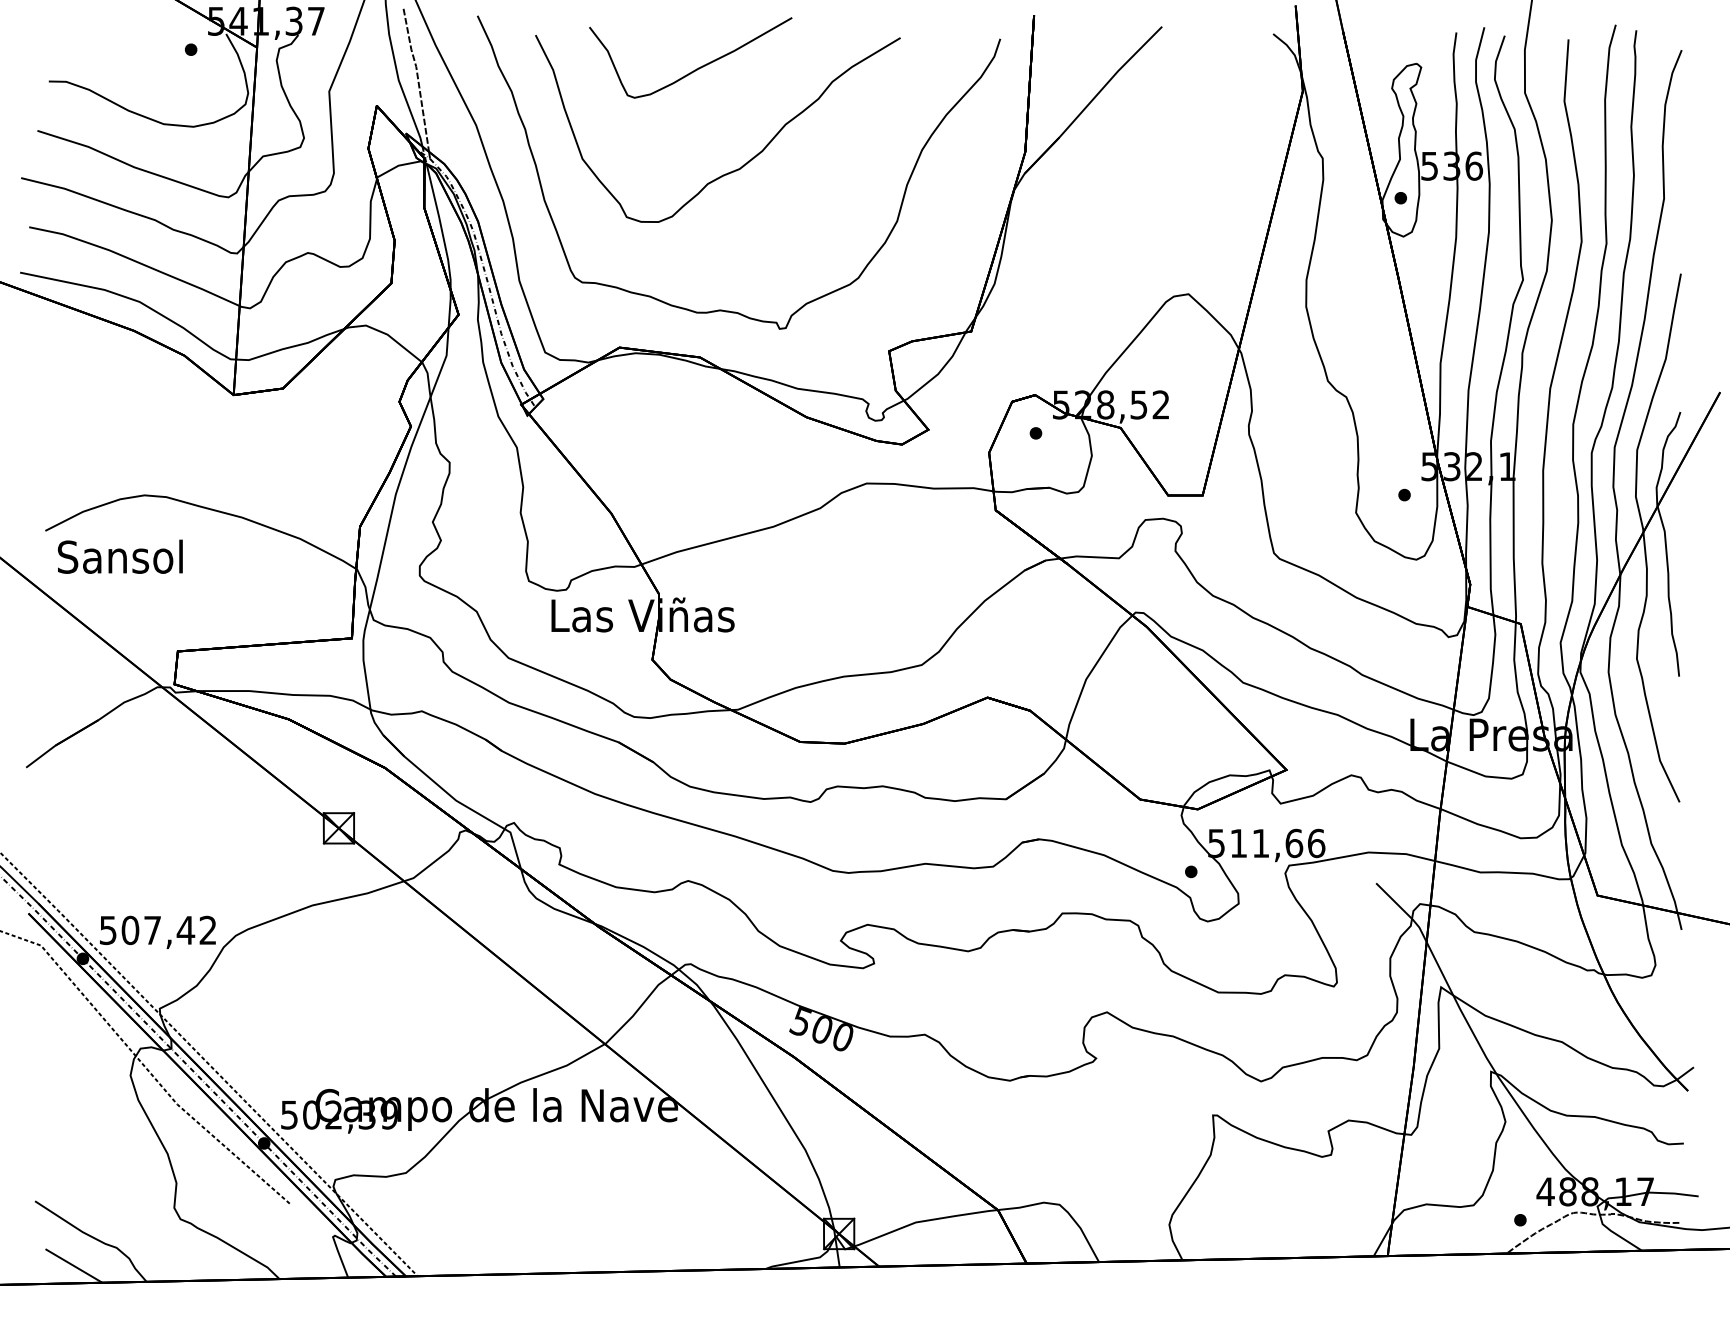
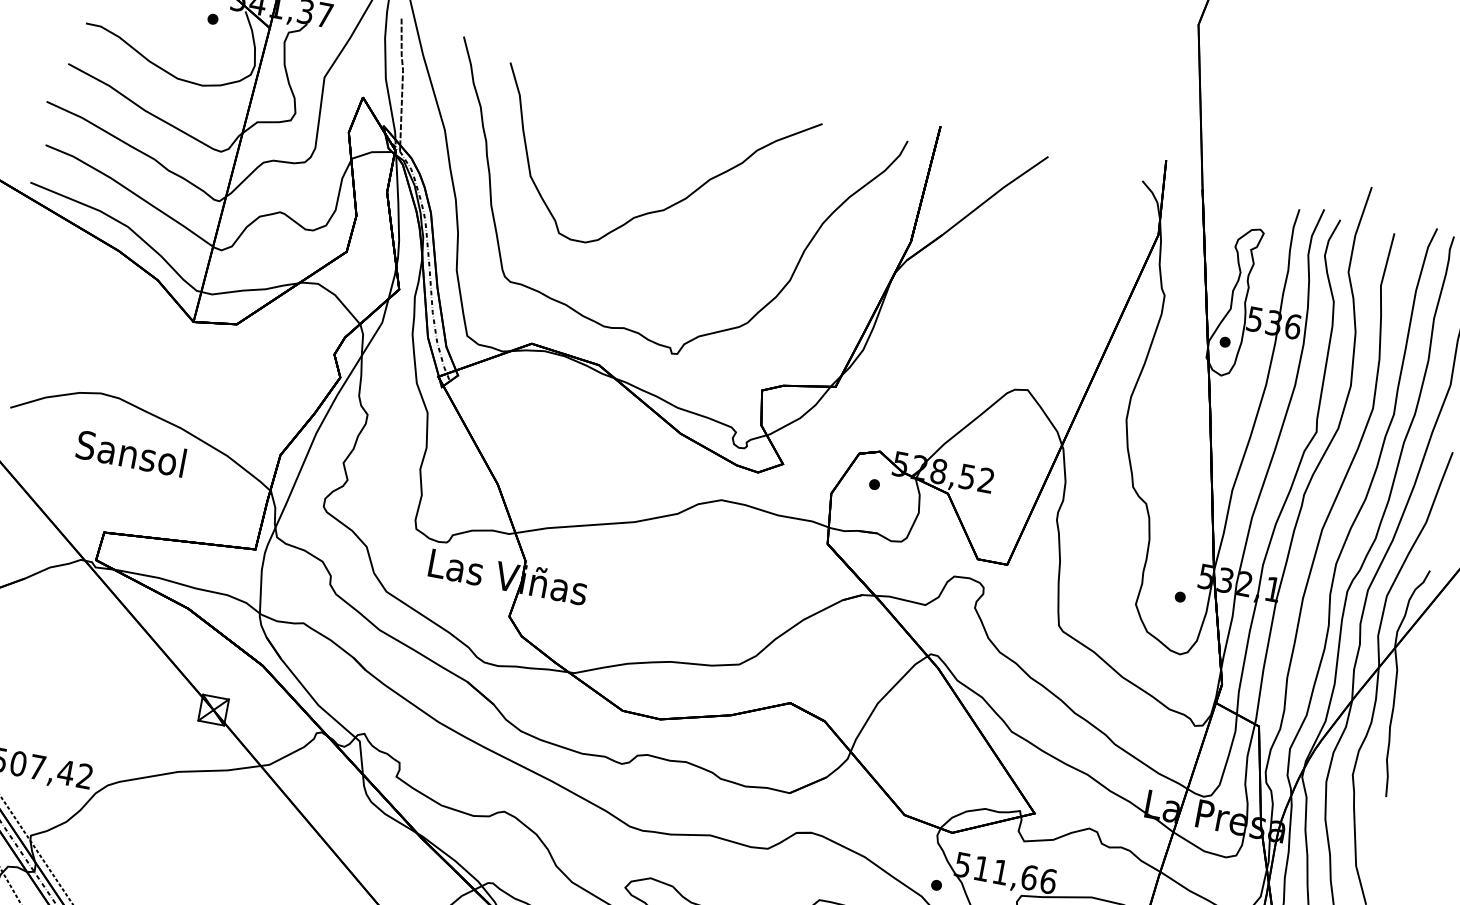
curve: (696, 68) -> (642, 117), removed
text: (119, 556) -> (130, 453), moved

